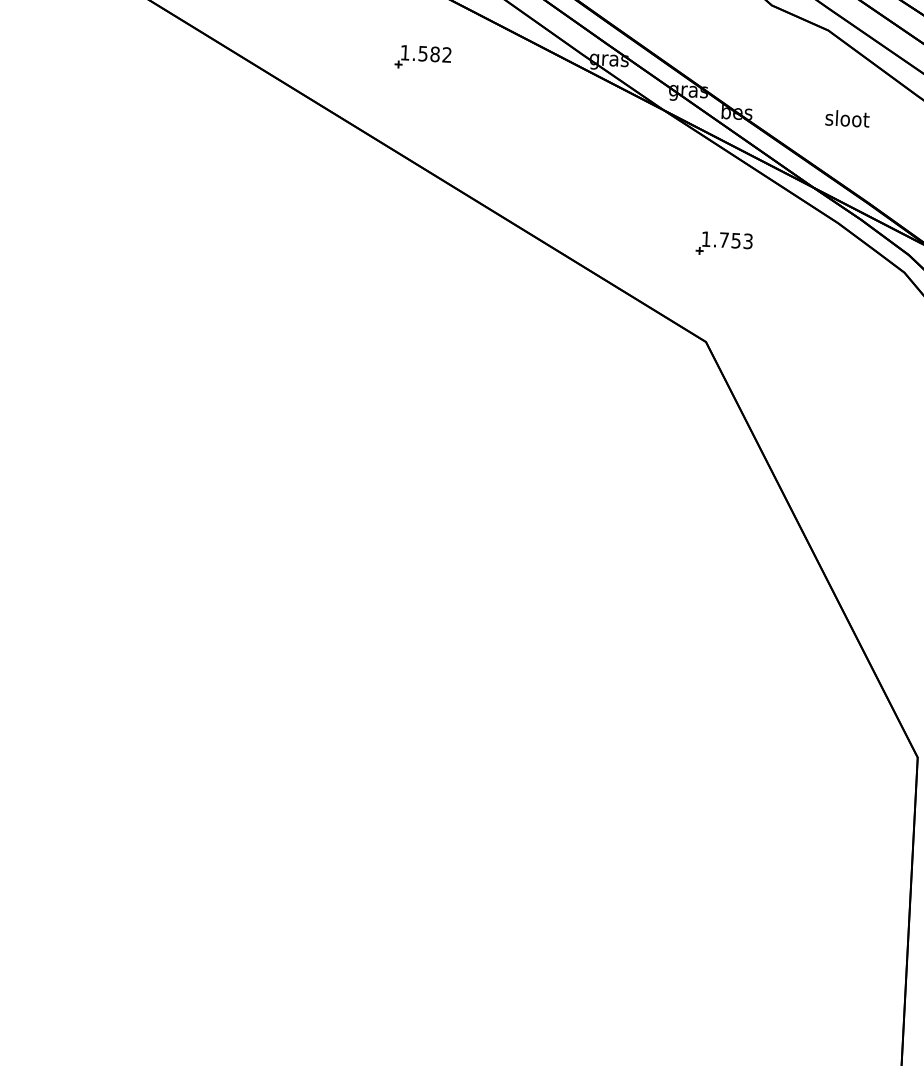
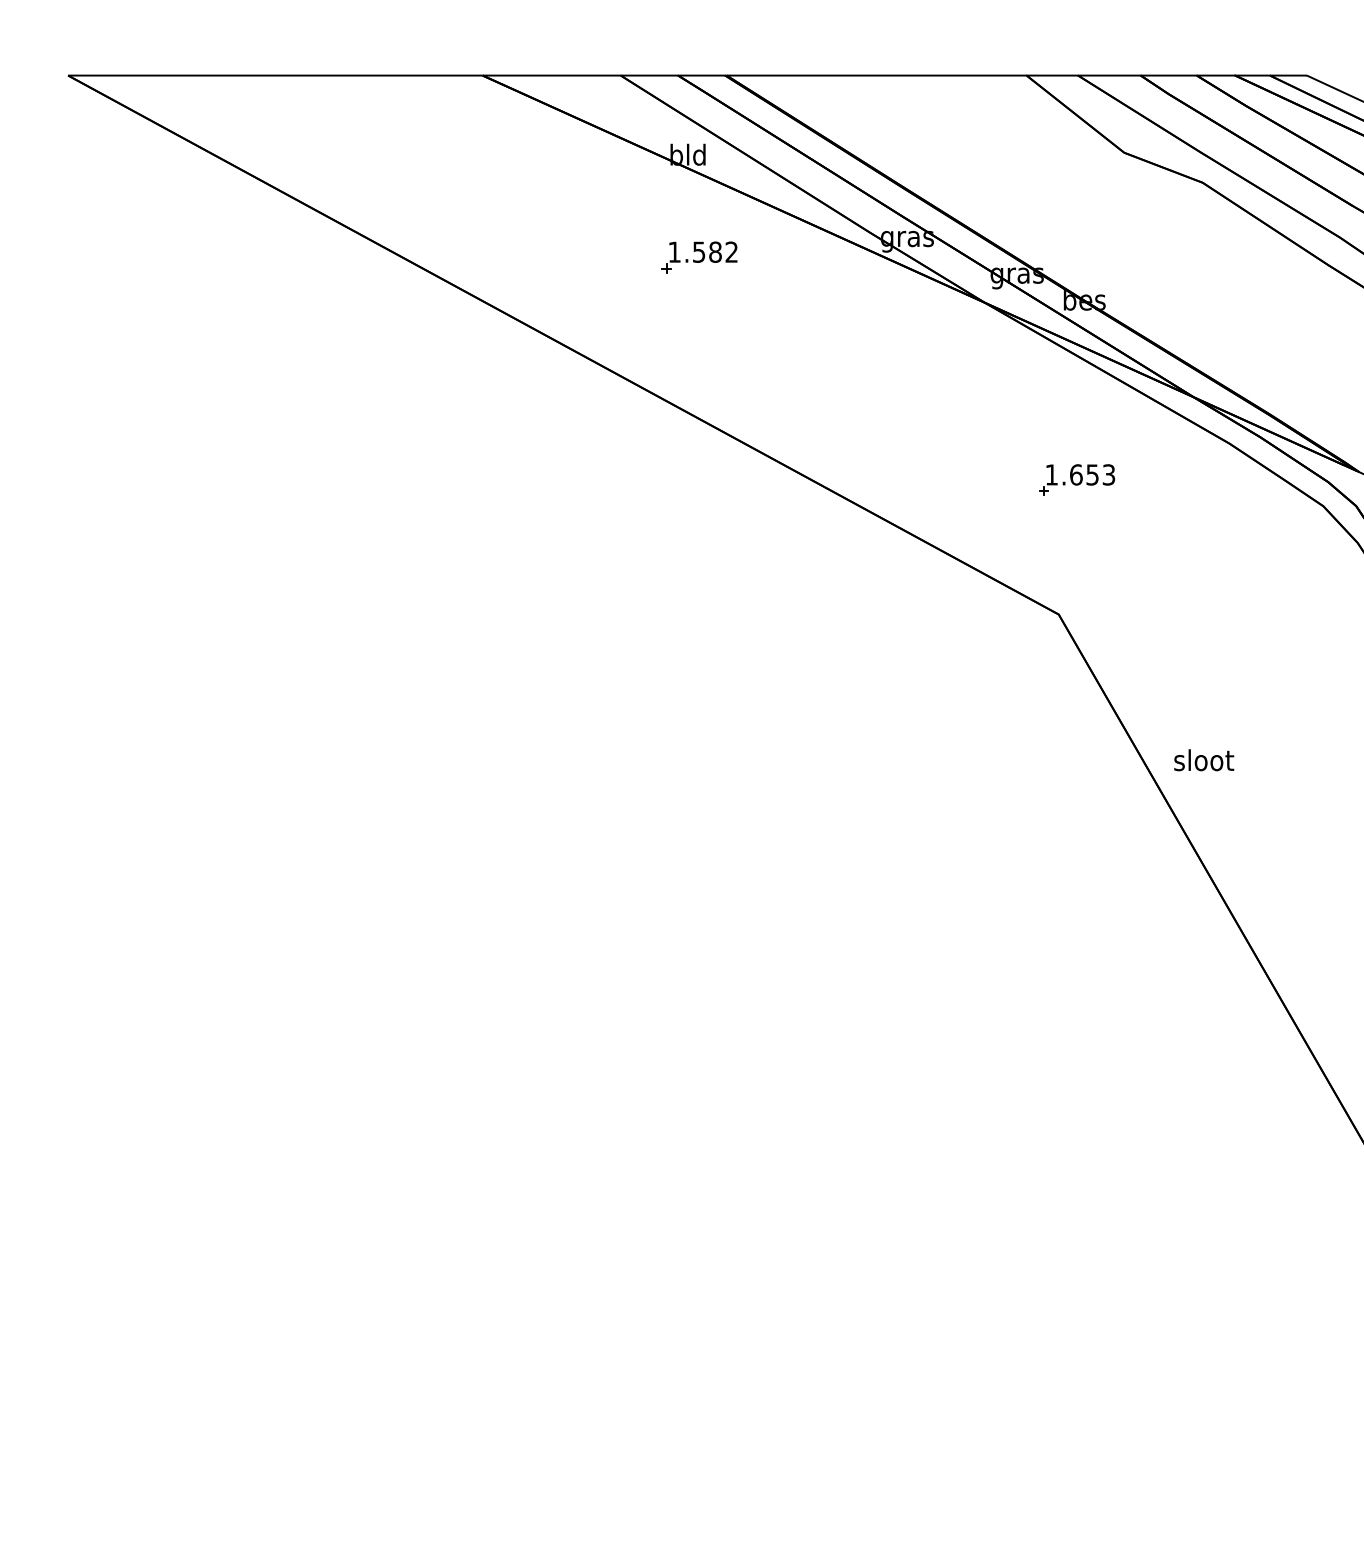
part: (423, 57) -> (699, 257), moved
text: (847, 118) -> (1204, 760), moved
text: (724, 239) -> (1076, 474), 1.753 -> 1.653

